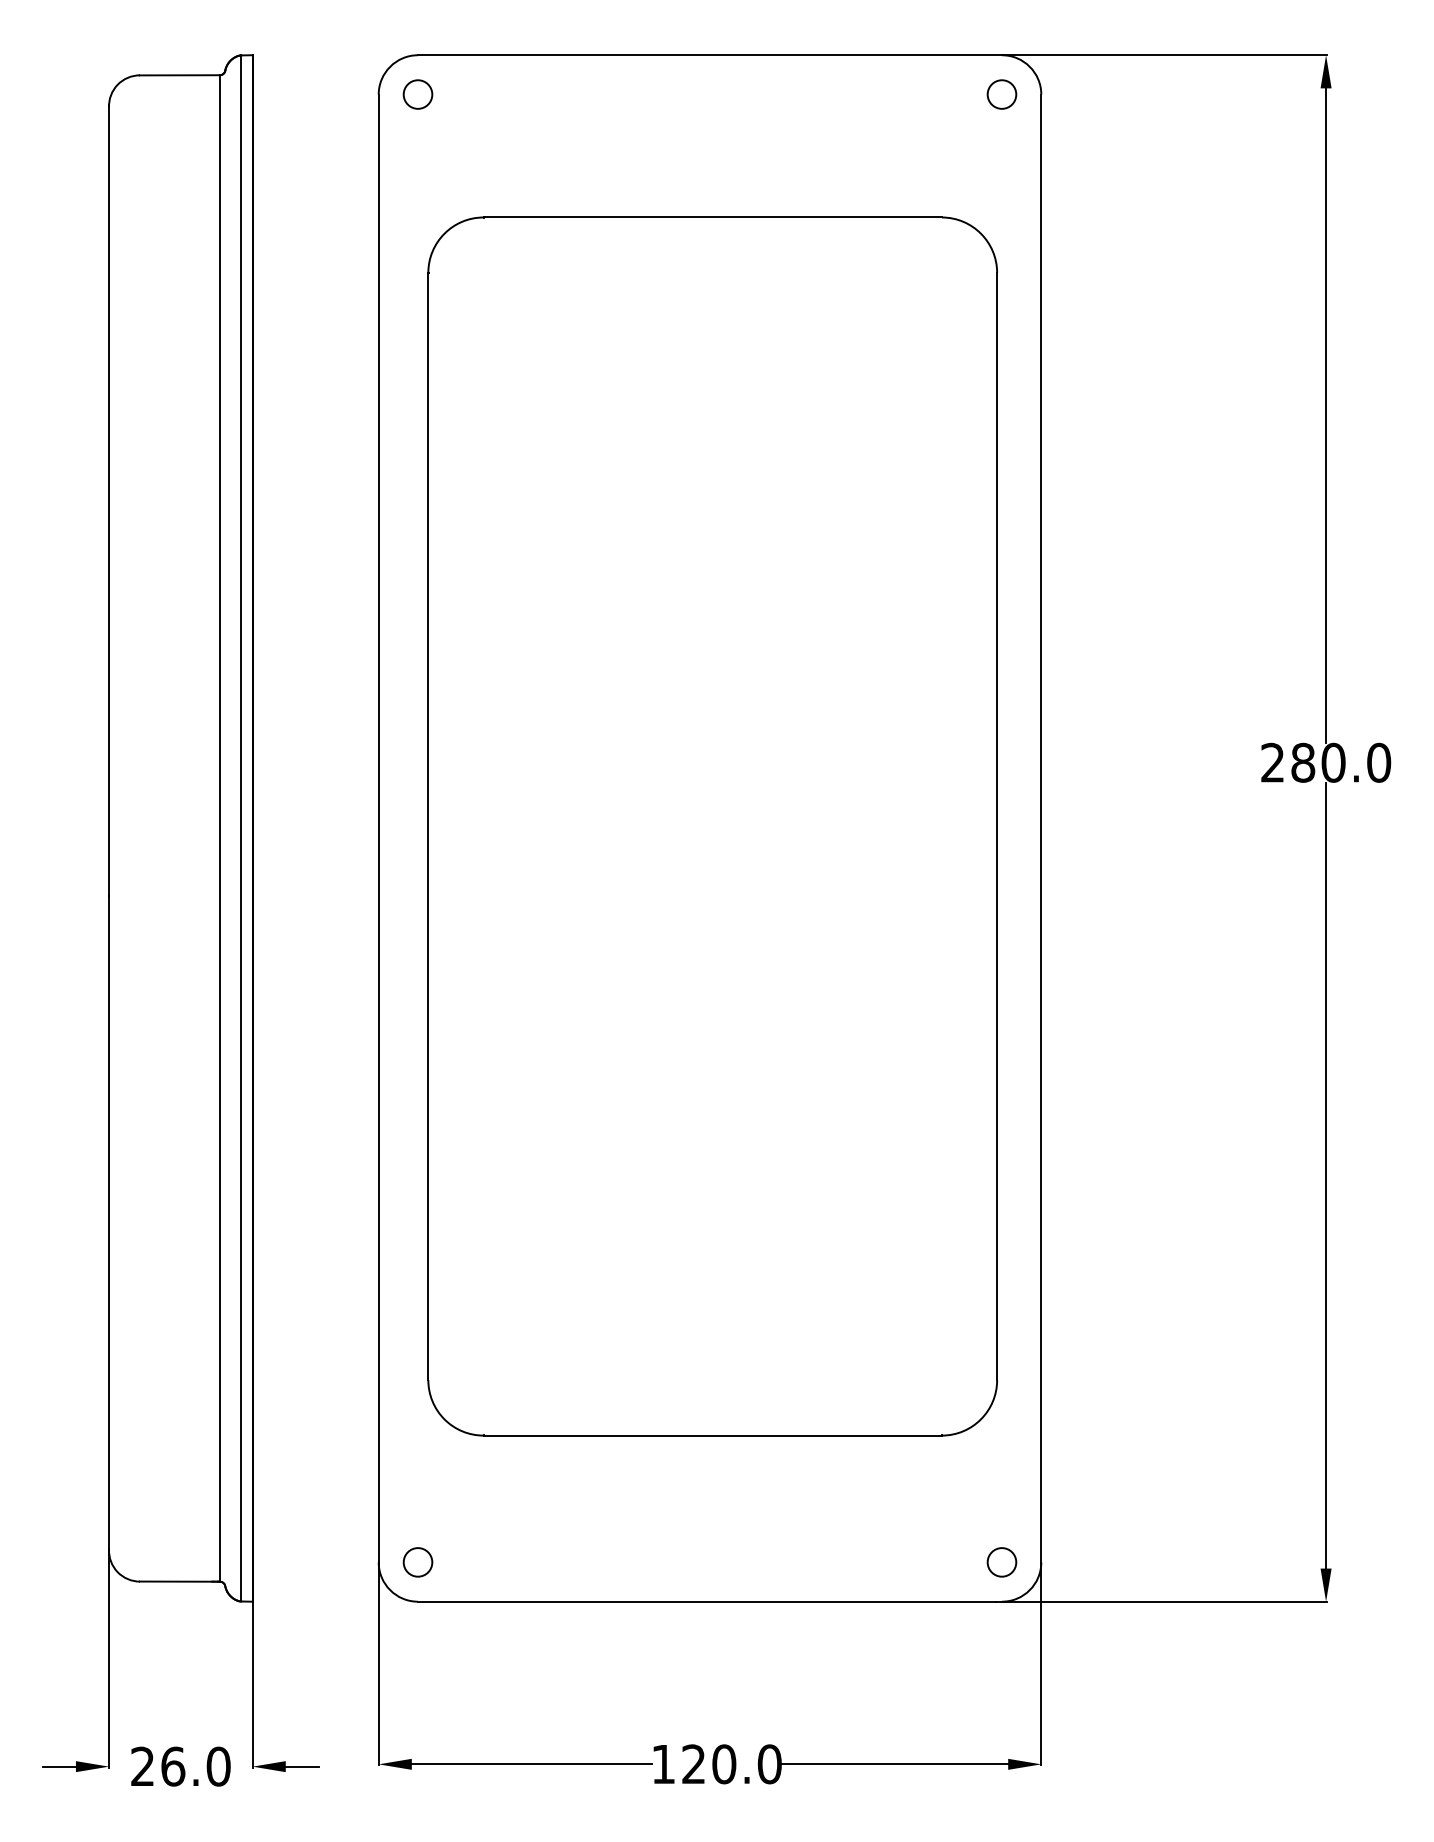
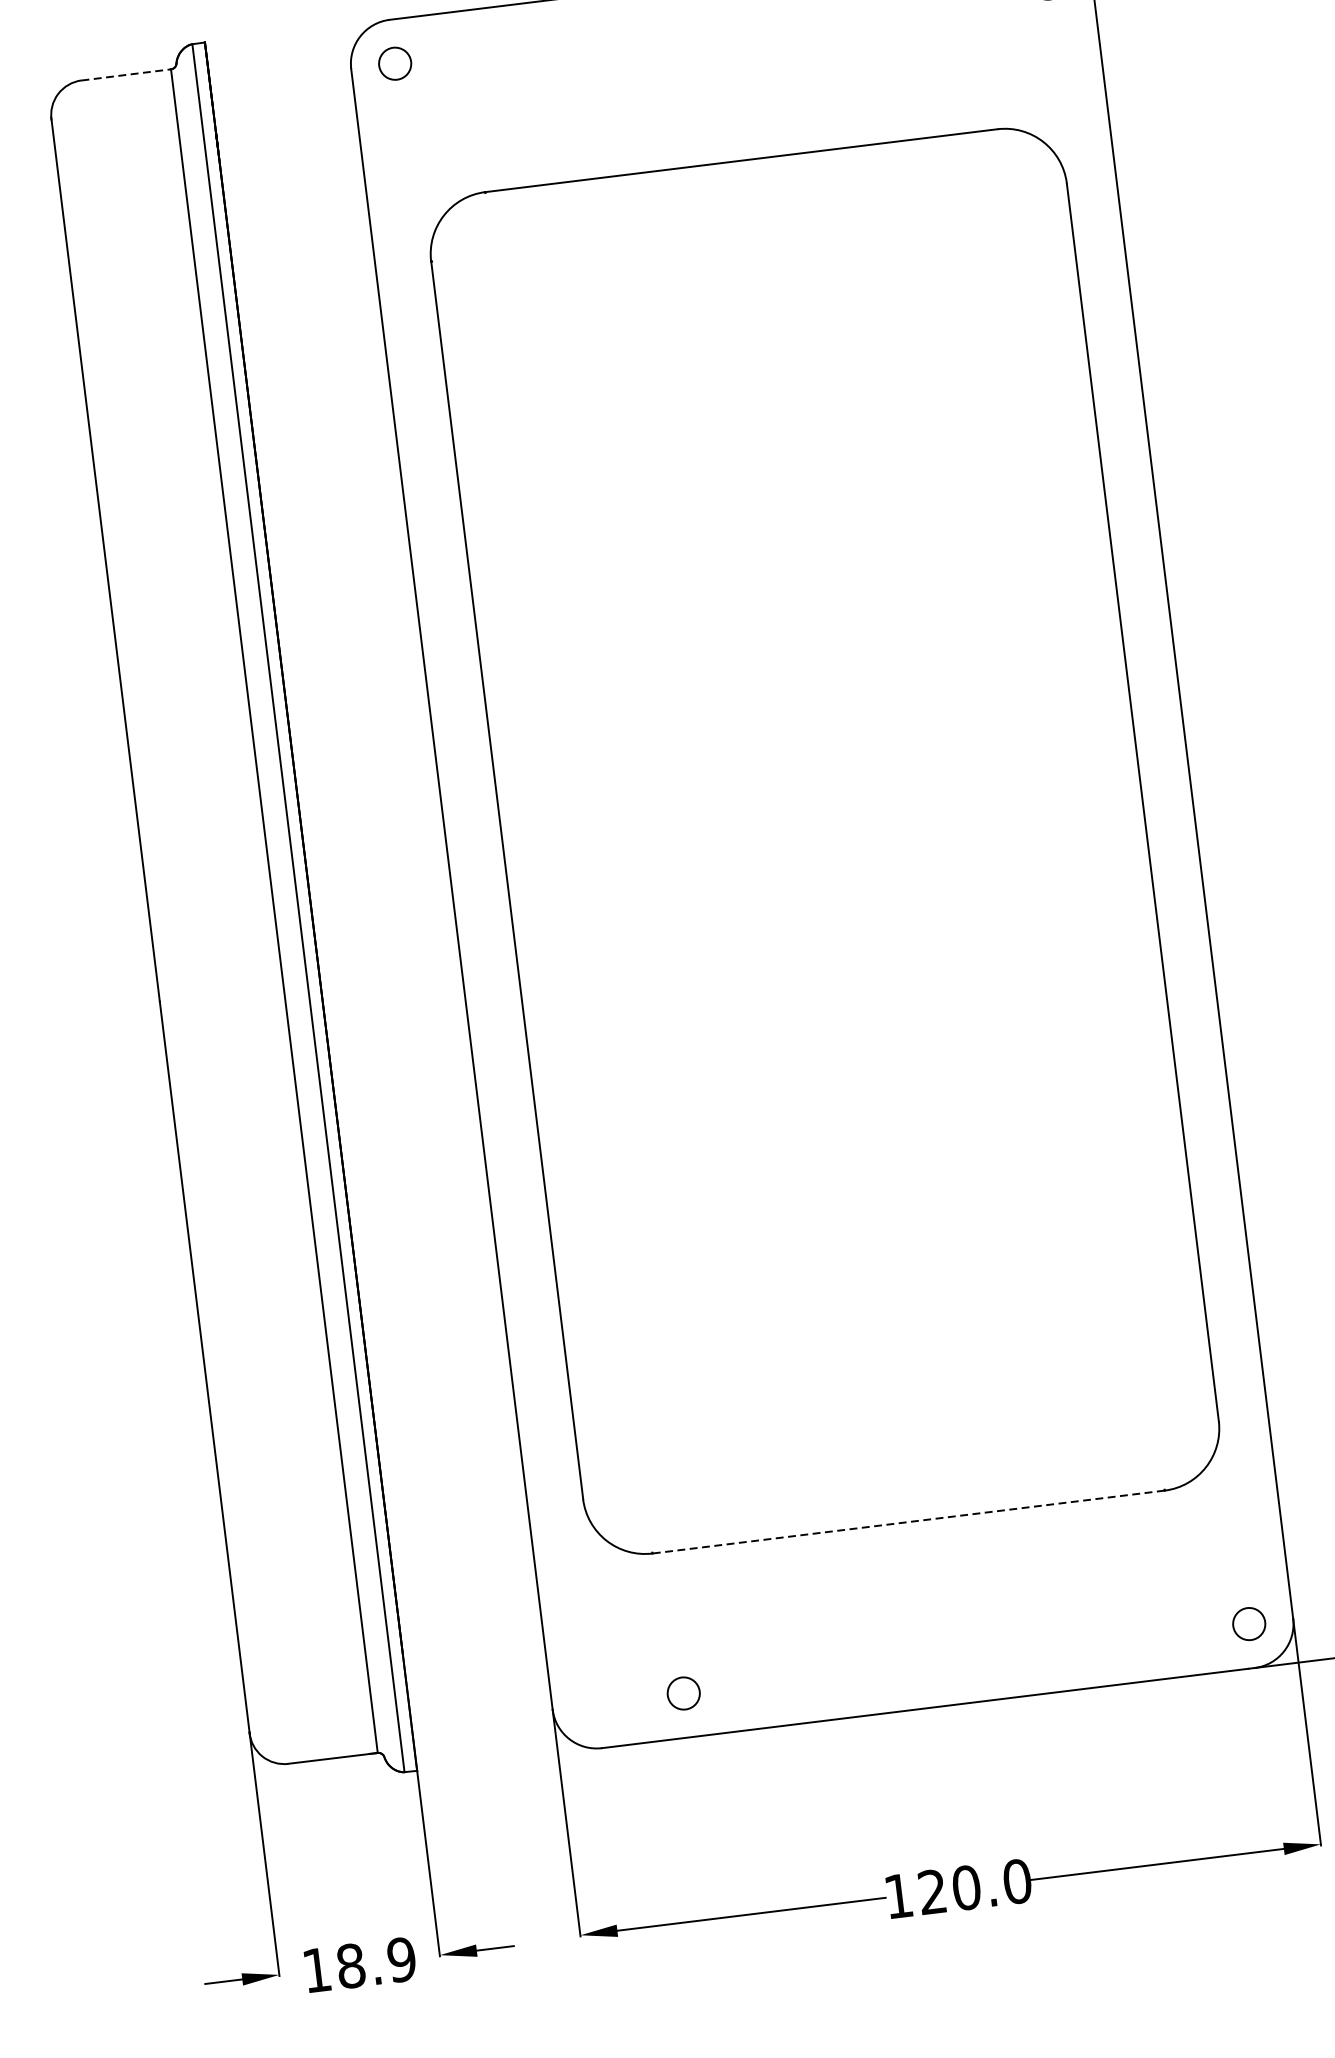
line: (180, 75) -> (127, 75), solid -> dashed
line: (712, 1435) -> (908, 1521), solid -> dashed
circle: (417, 1562) -> (683, 1693), moved
text: (180, 1766) -> (359, 1964), 26.0 -> 18.9

